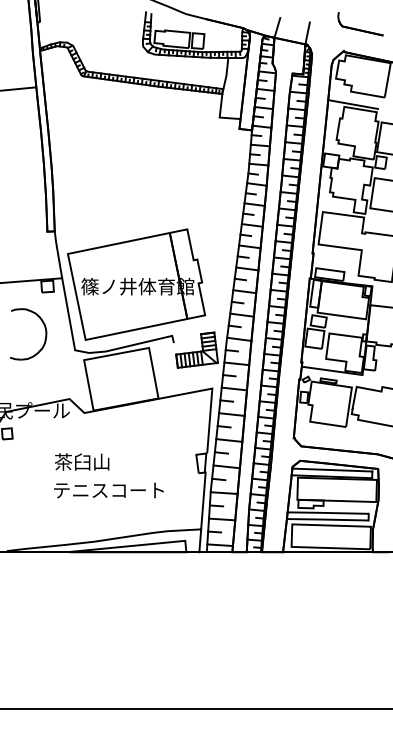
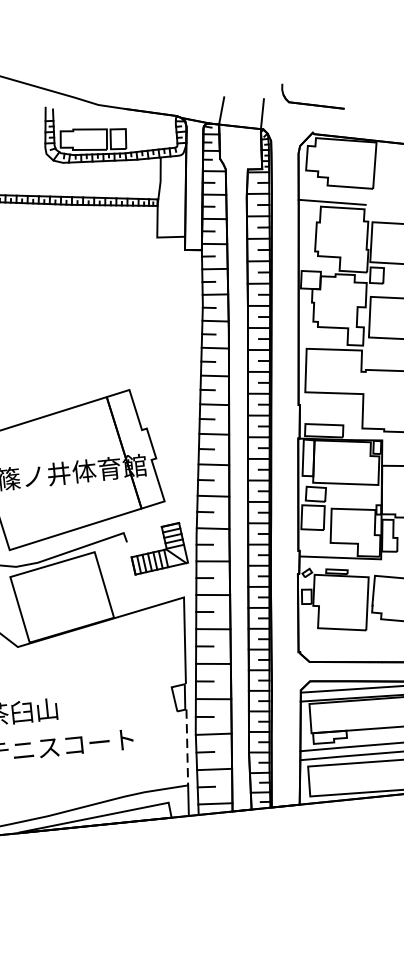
part: (360, 24) -> (312, 97), moved
line: (203, 500) -> (187, 746), solid -> dashed

